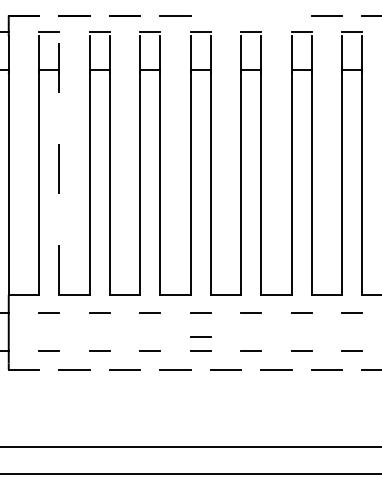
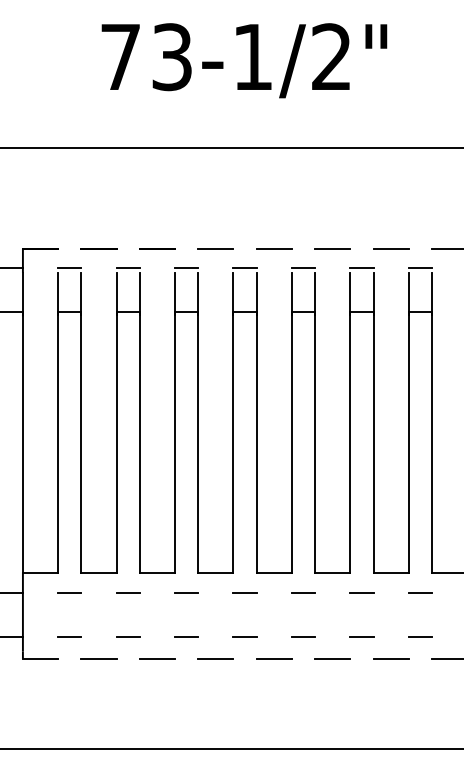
line: (225, 15) -> (273, 248), added
line: (276, 15) -> (332, 248), added
line: (59, 165) -> (81, 422), dashed -> solid
line: (200, 336) -> (244, 620), removed

